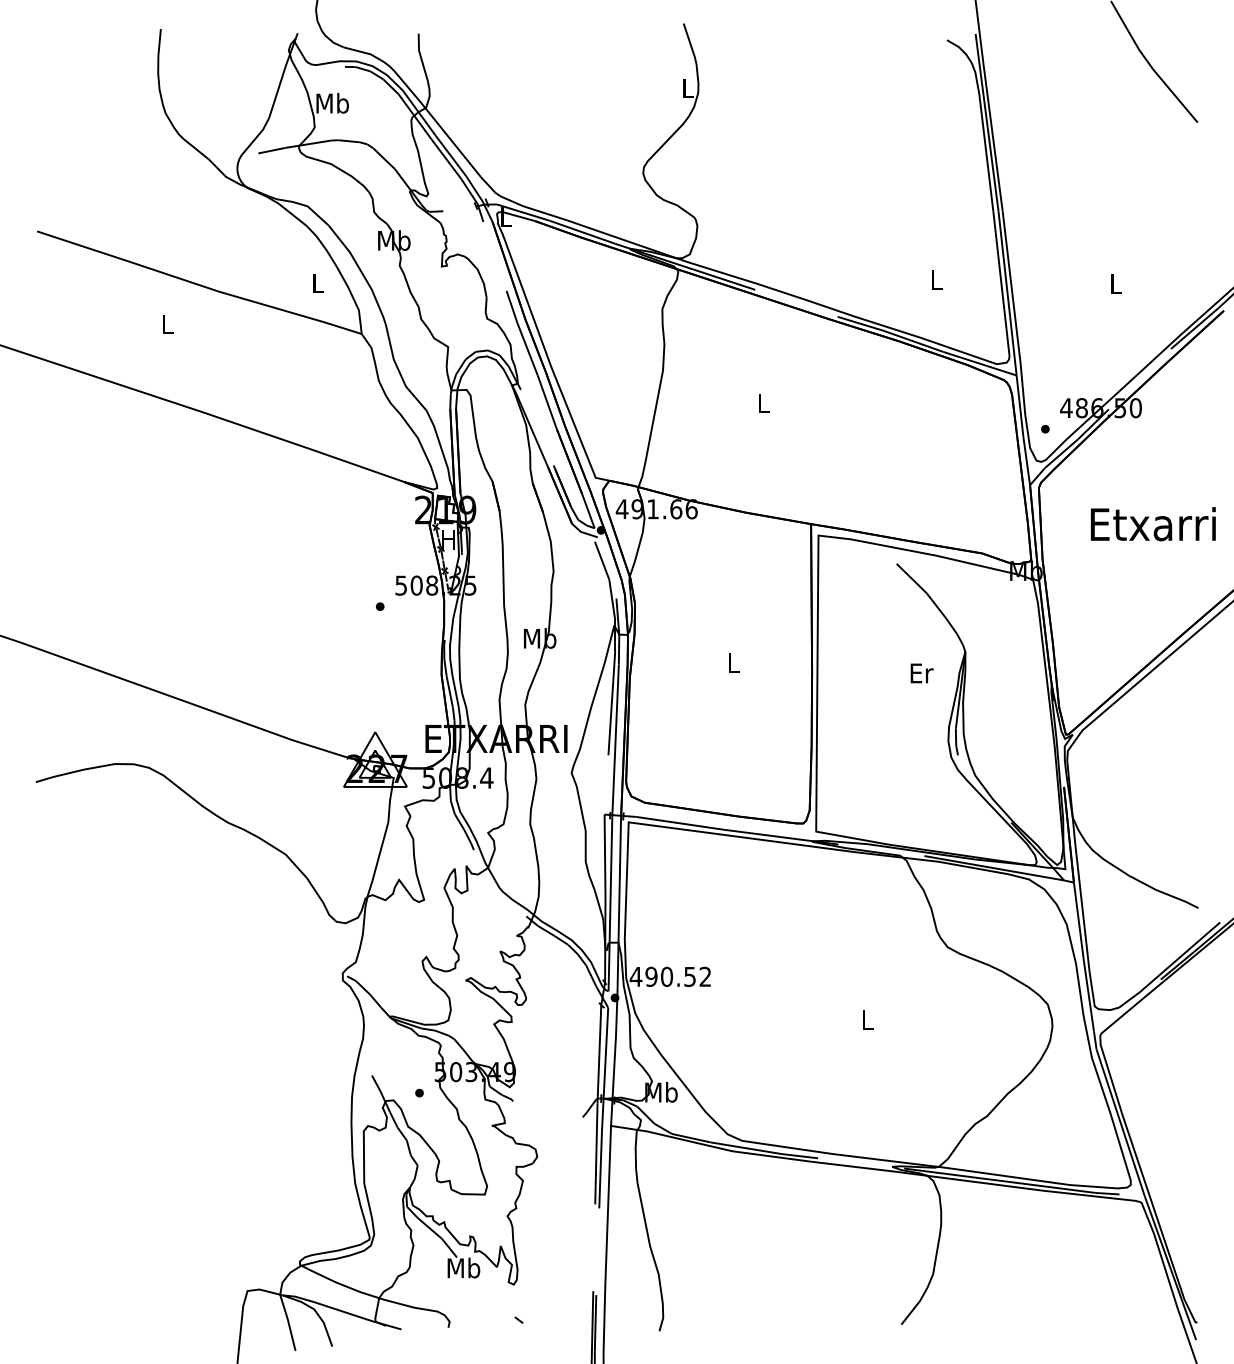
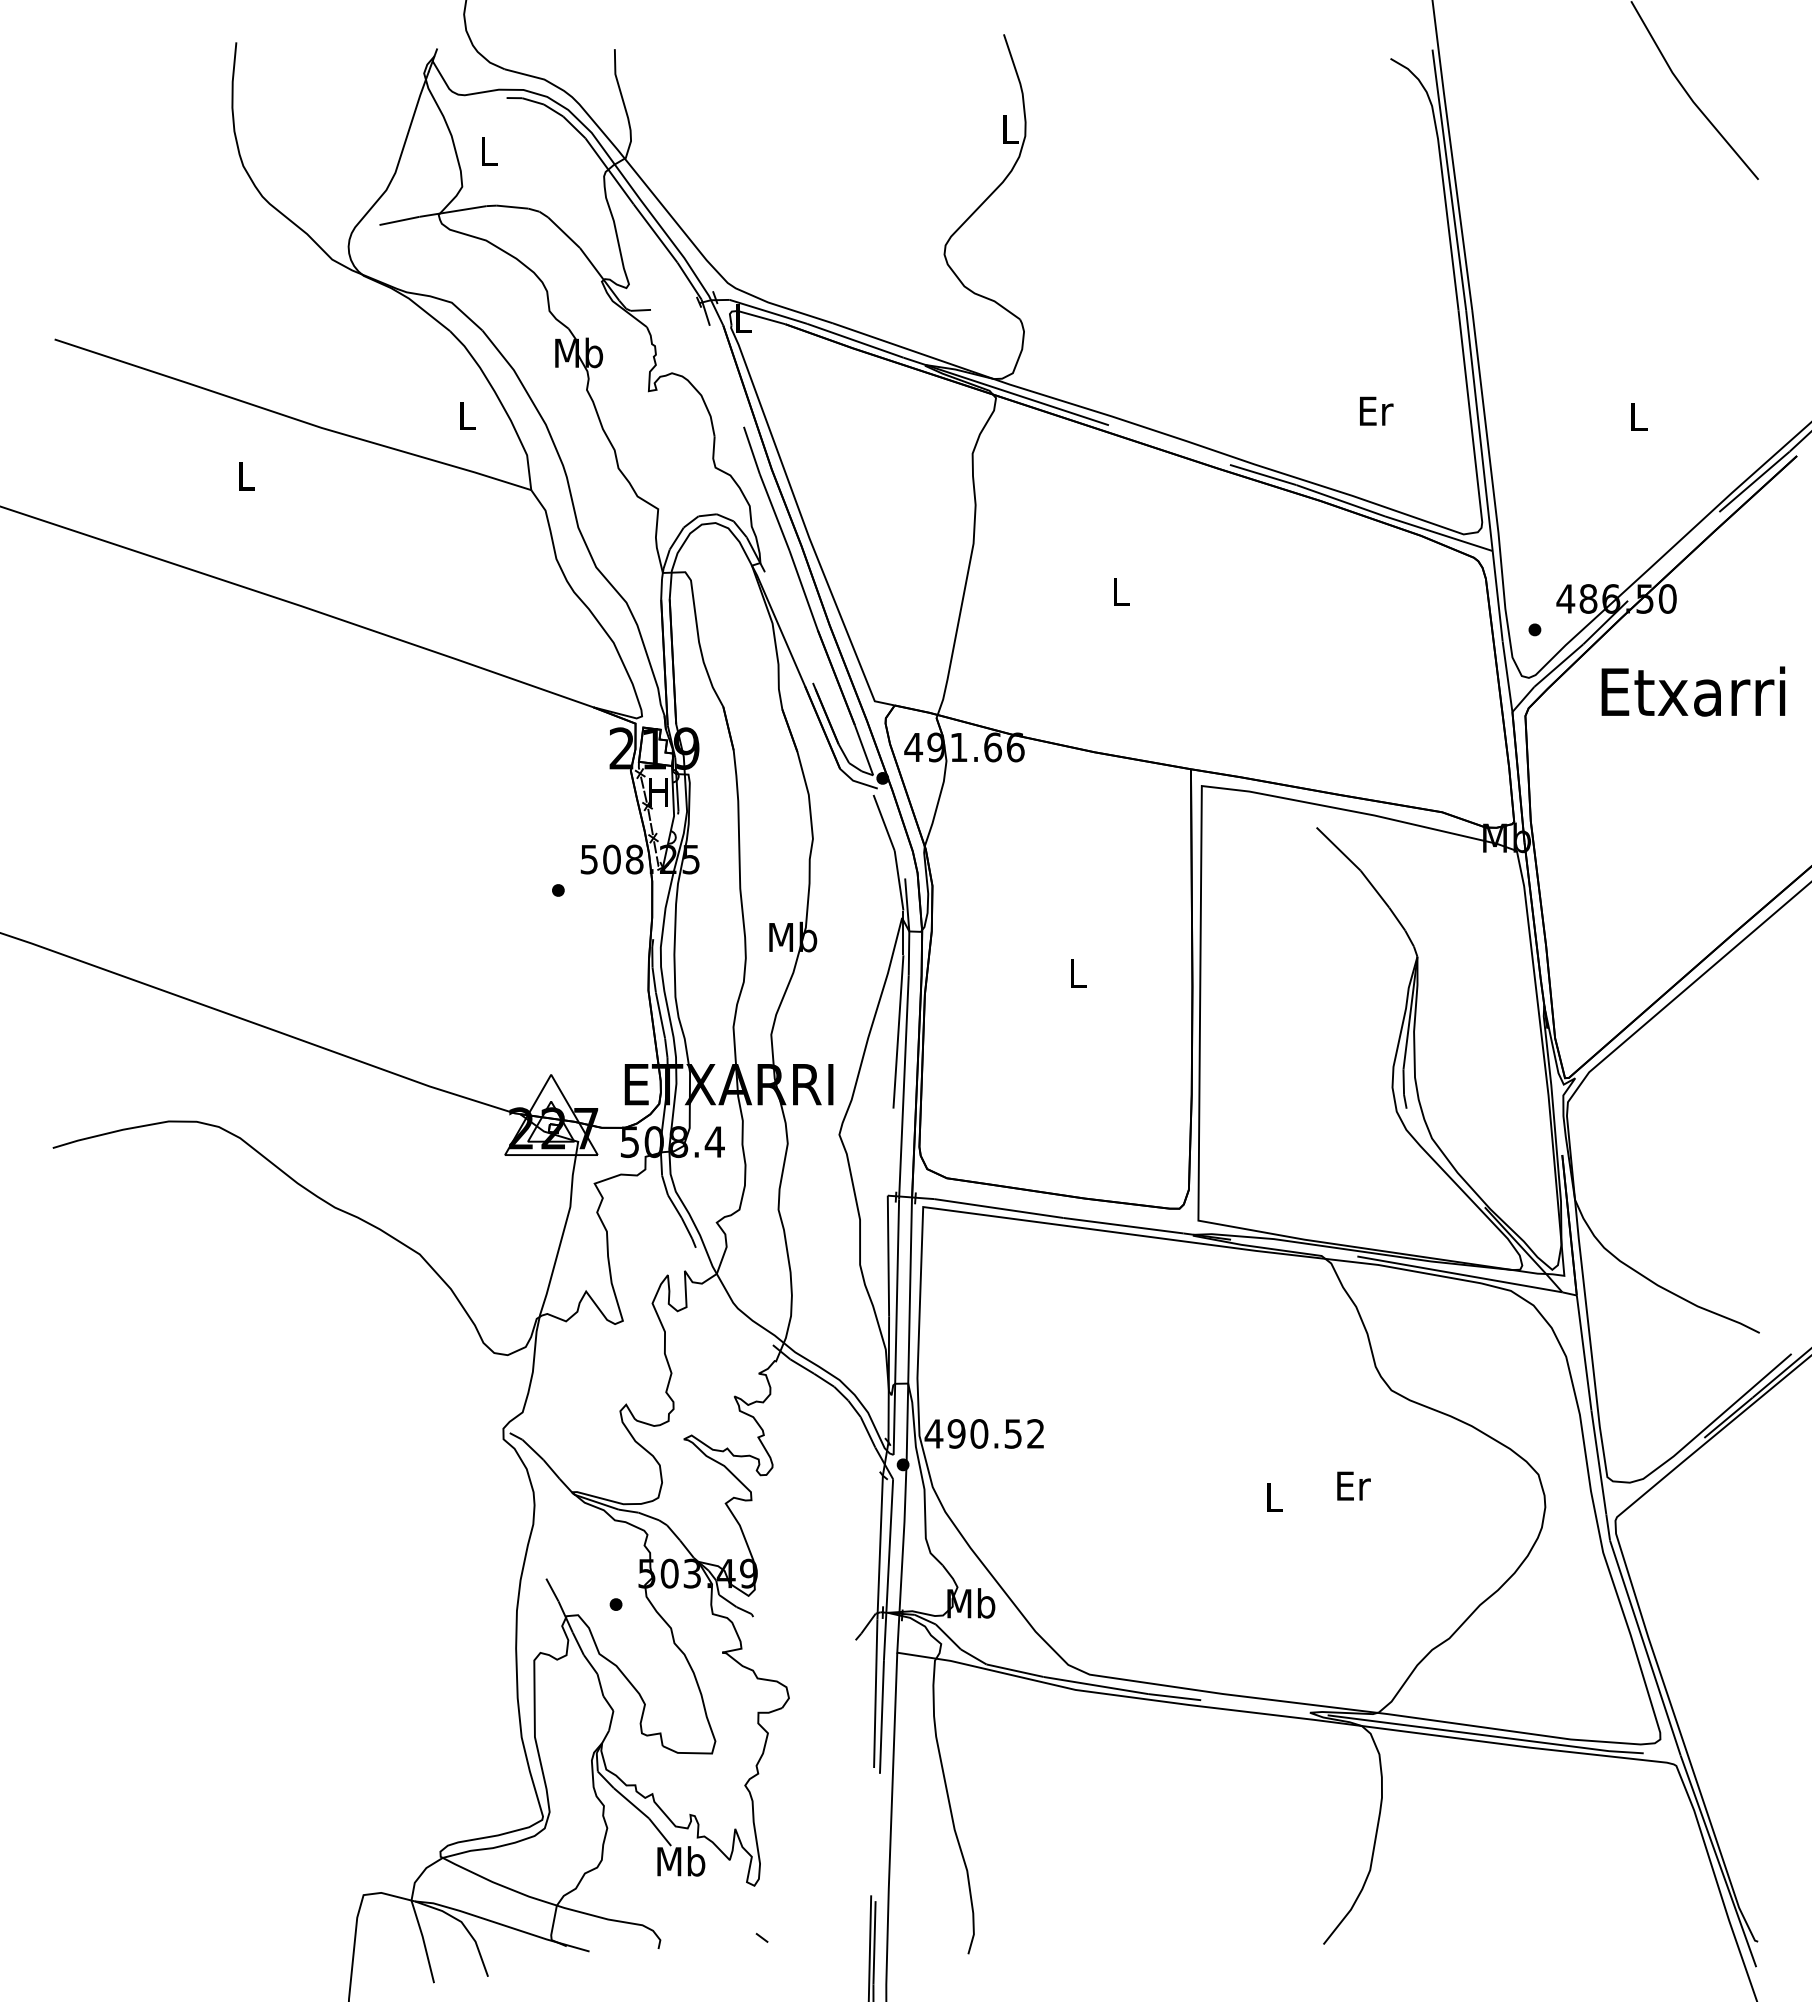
text: (332, 103) -> (488, 151), Mb -> L
text: (937, 280) -> (1376, 411), L -> Er
text: (1153, 524) -> (1693, 691), moved
text: (921, 673) -> (1353, 1486), moved

